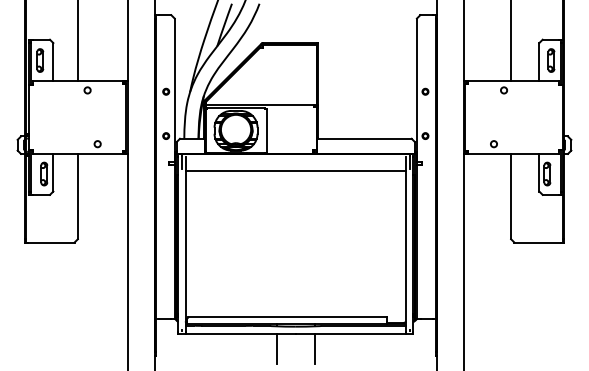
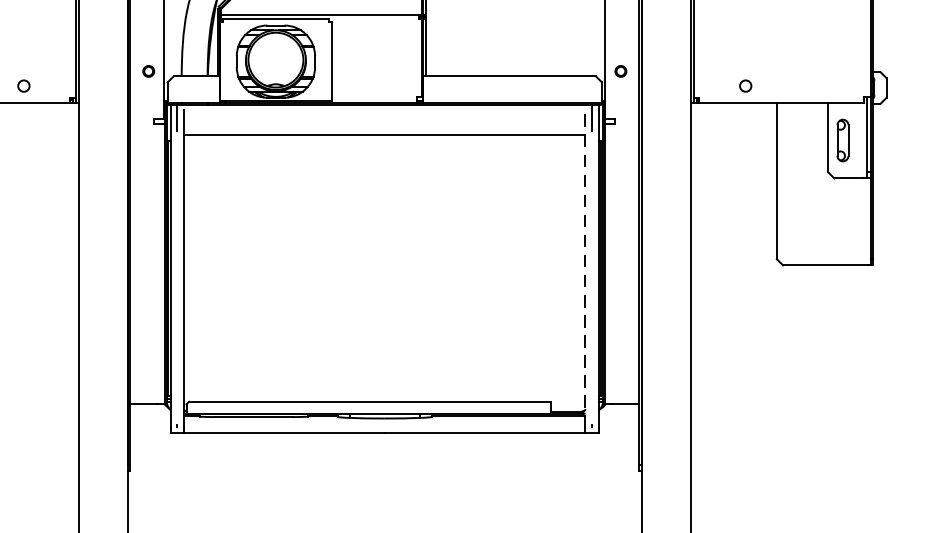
line: (406, 243) -> (586, 267), solid -> dashed
line: (276, 348) -> (349, 458), removed
line: (314, 348) -> (418, 458), removed

